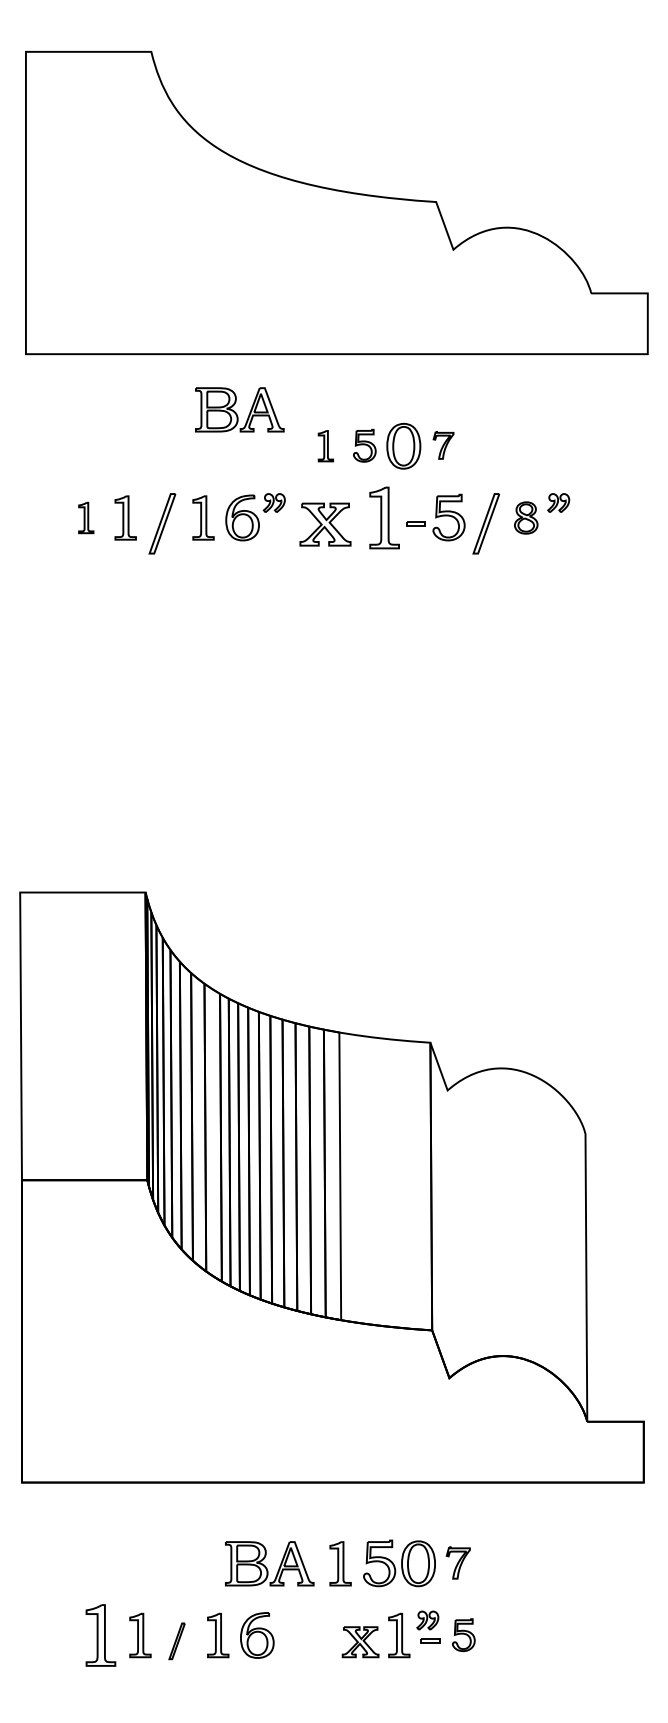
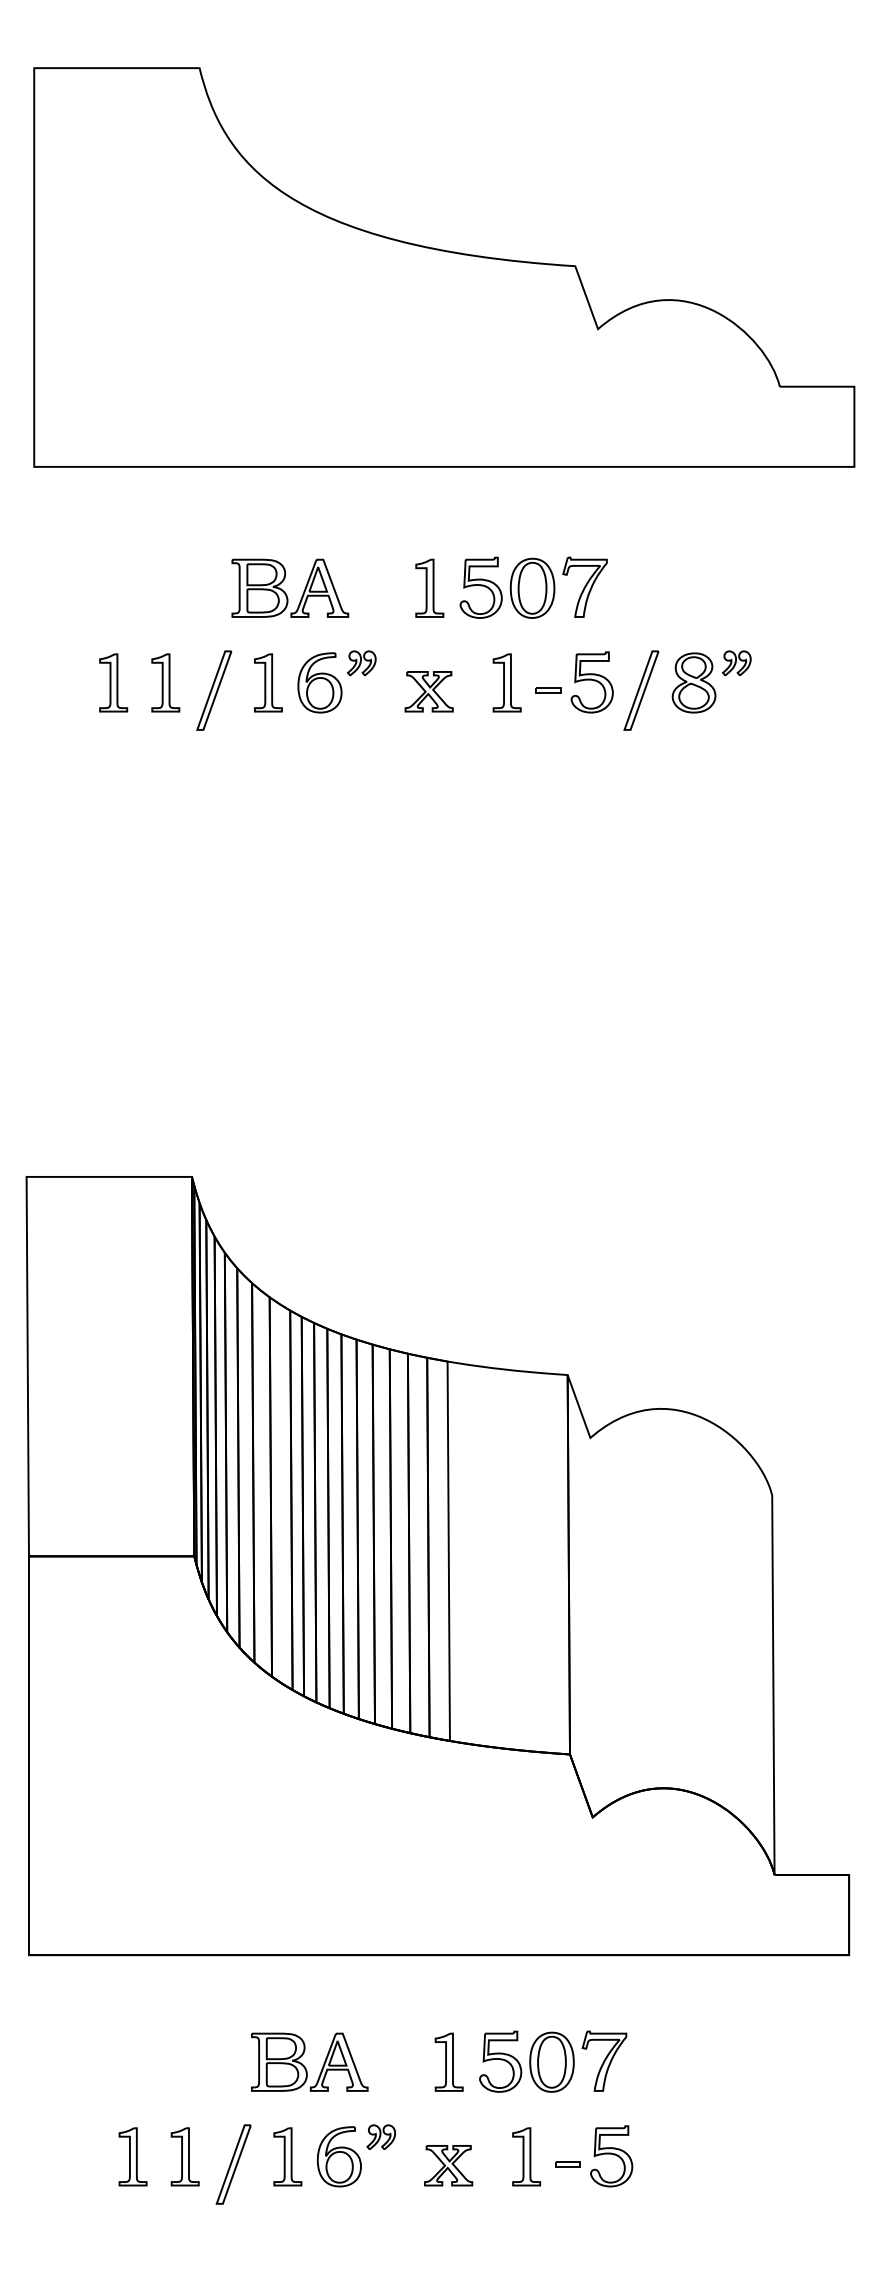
part: (236, 413) -> (285, 592), moved
part: (443, 444) -> (584, 586), size x1.67
part: (325, 445) -> (429, 587), size x1.43
part: (364, 445) -> (480, 587), size x1.43
part: (86, 517) -> (113, 682), size x1.43
part: (384, 517) -> (506, 682), size x0.71
part: (525, 517) -> (693, 682), size x1.43
part: (324, 524) -> (428, 691), size x0.71
part: (458, 1562) -> (604, 2060), size x1.43
part: (265, 1566) -> (304, 2065), moved
part: (428, 1620) -> (381, 2136), moved
part: (100, 1635) -> (132, 2156), size x0.71
part: (463, 1635) -> (611, 2156), size x1.43
part: (177, 1641) -> (233, 2164), size x1.67
part: (360, 1642) -> (448, 2165), moved

